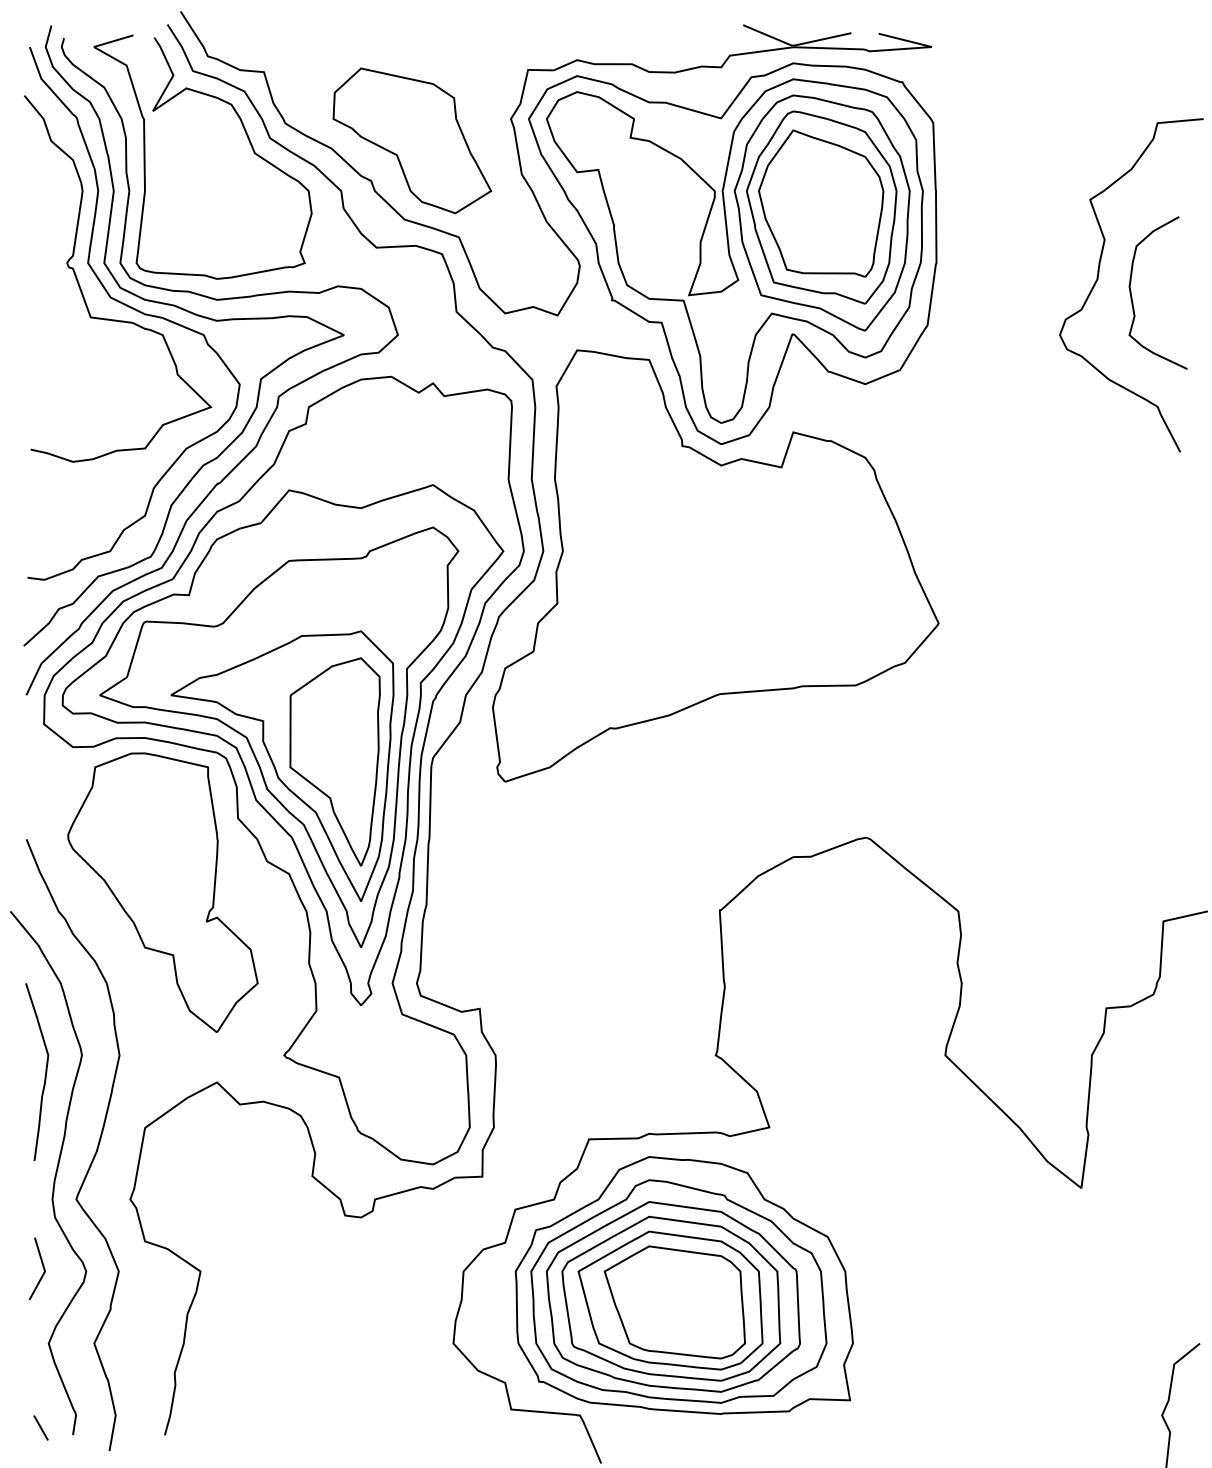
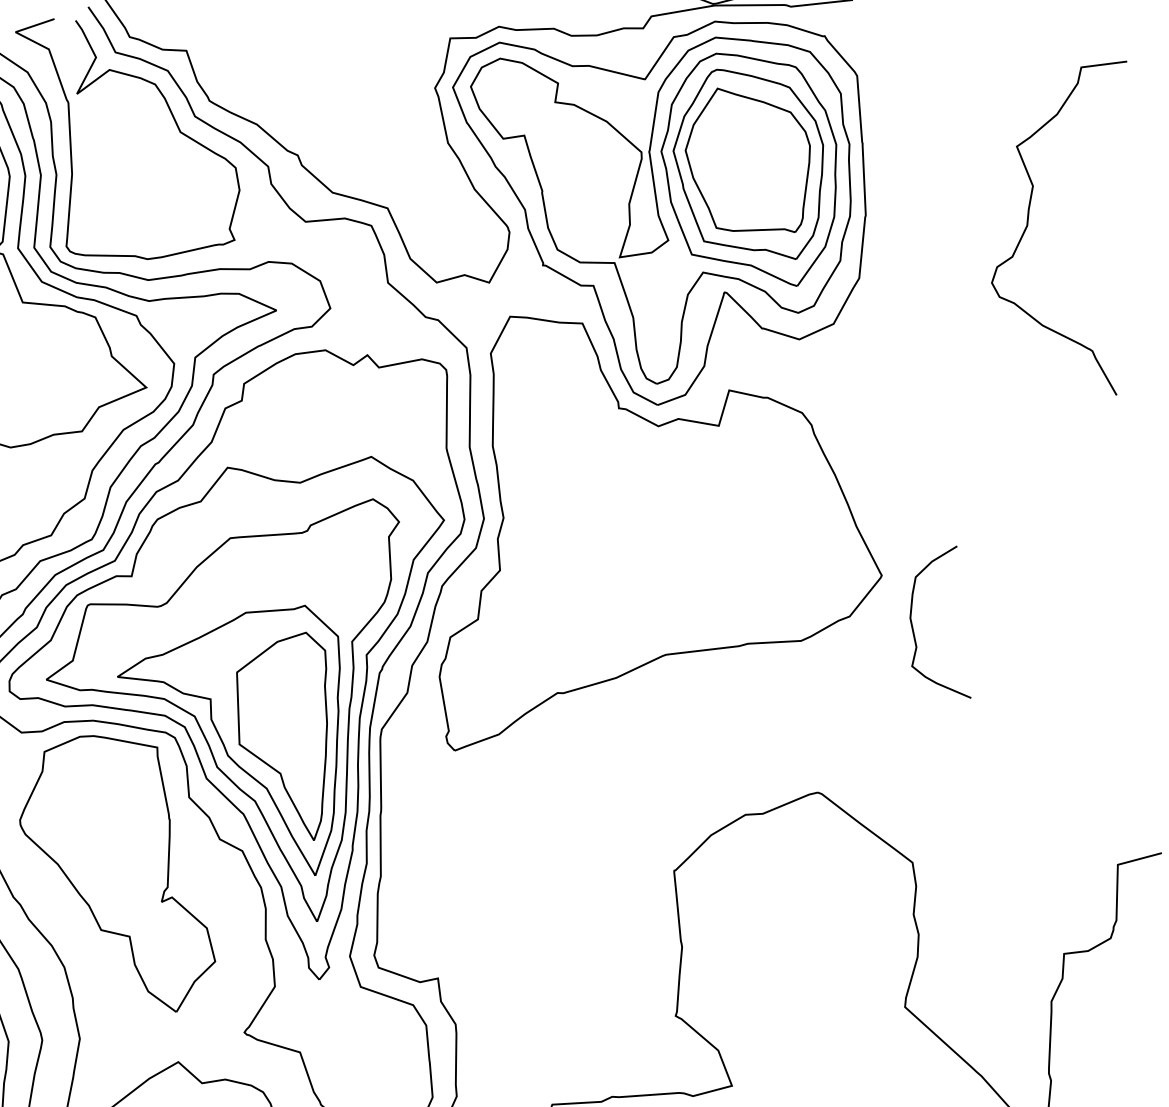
part: (412, 140) -> (337, 113), removed
curve: (1132, 296) -> (913, 627), moved

